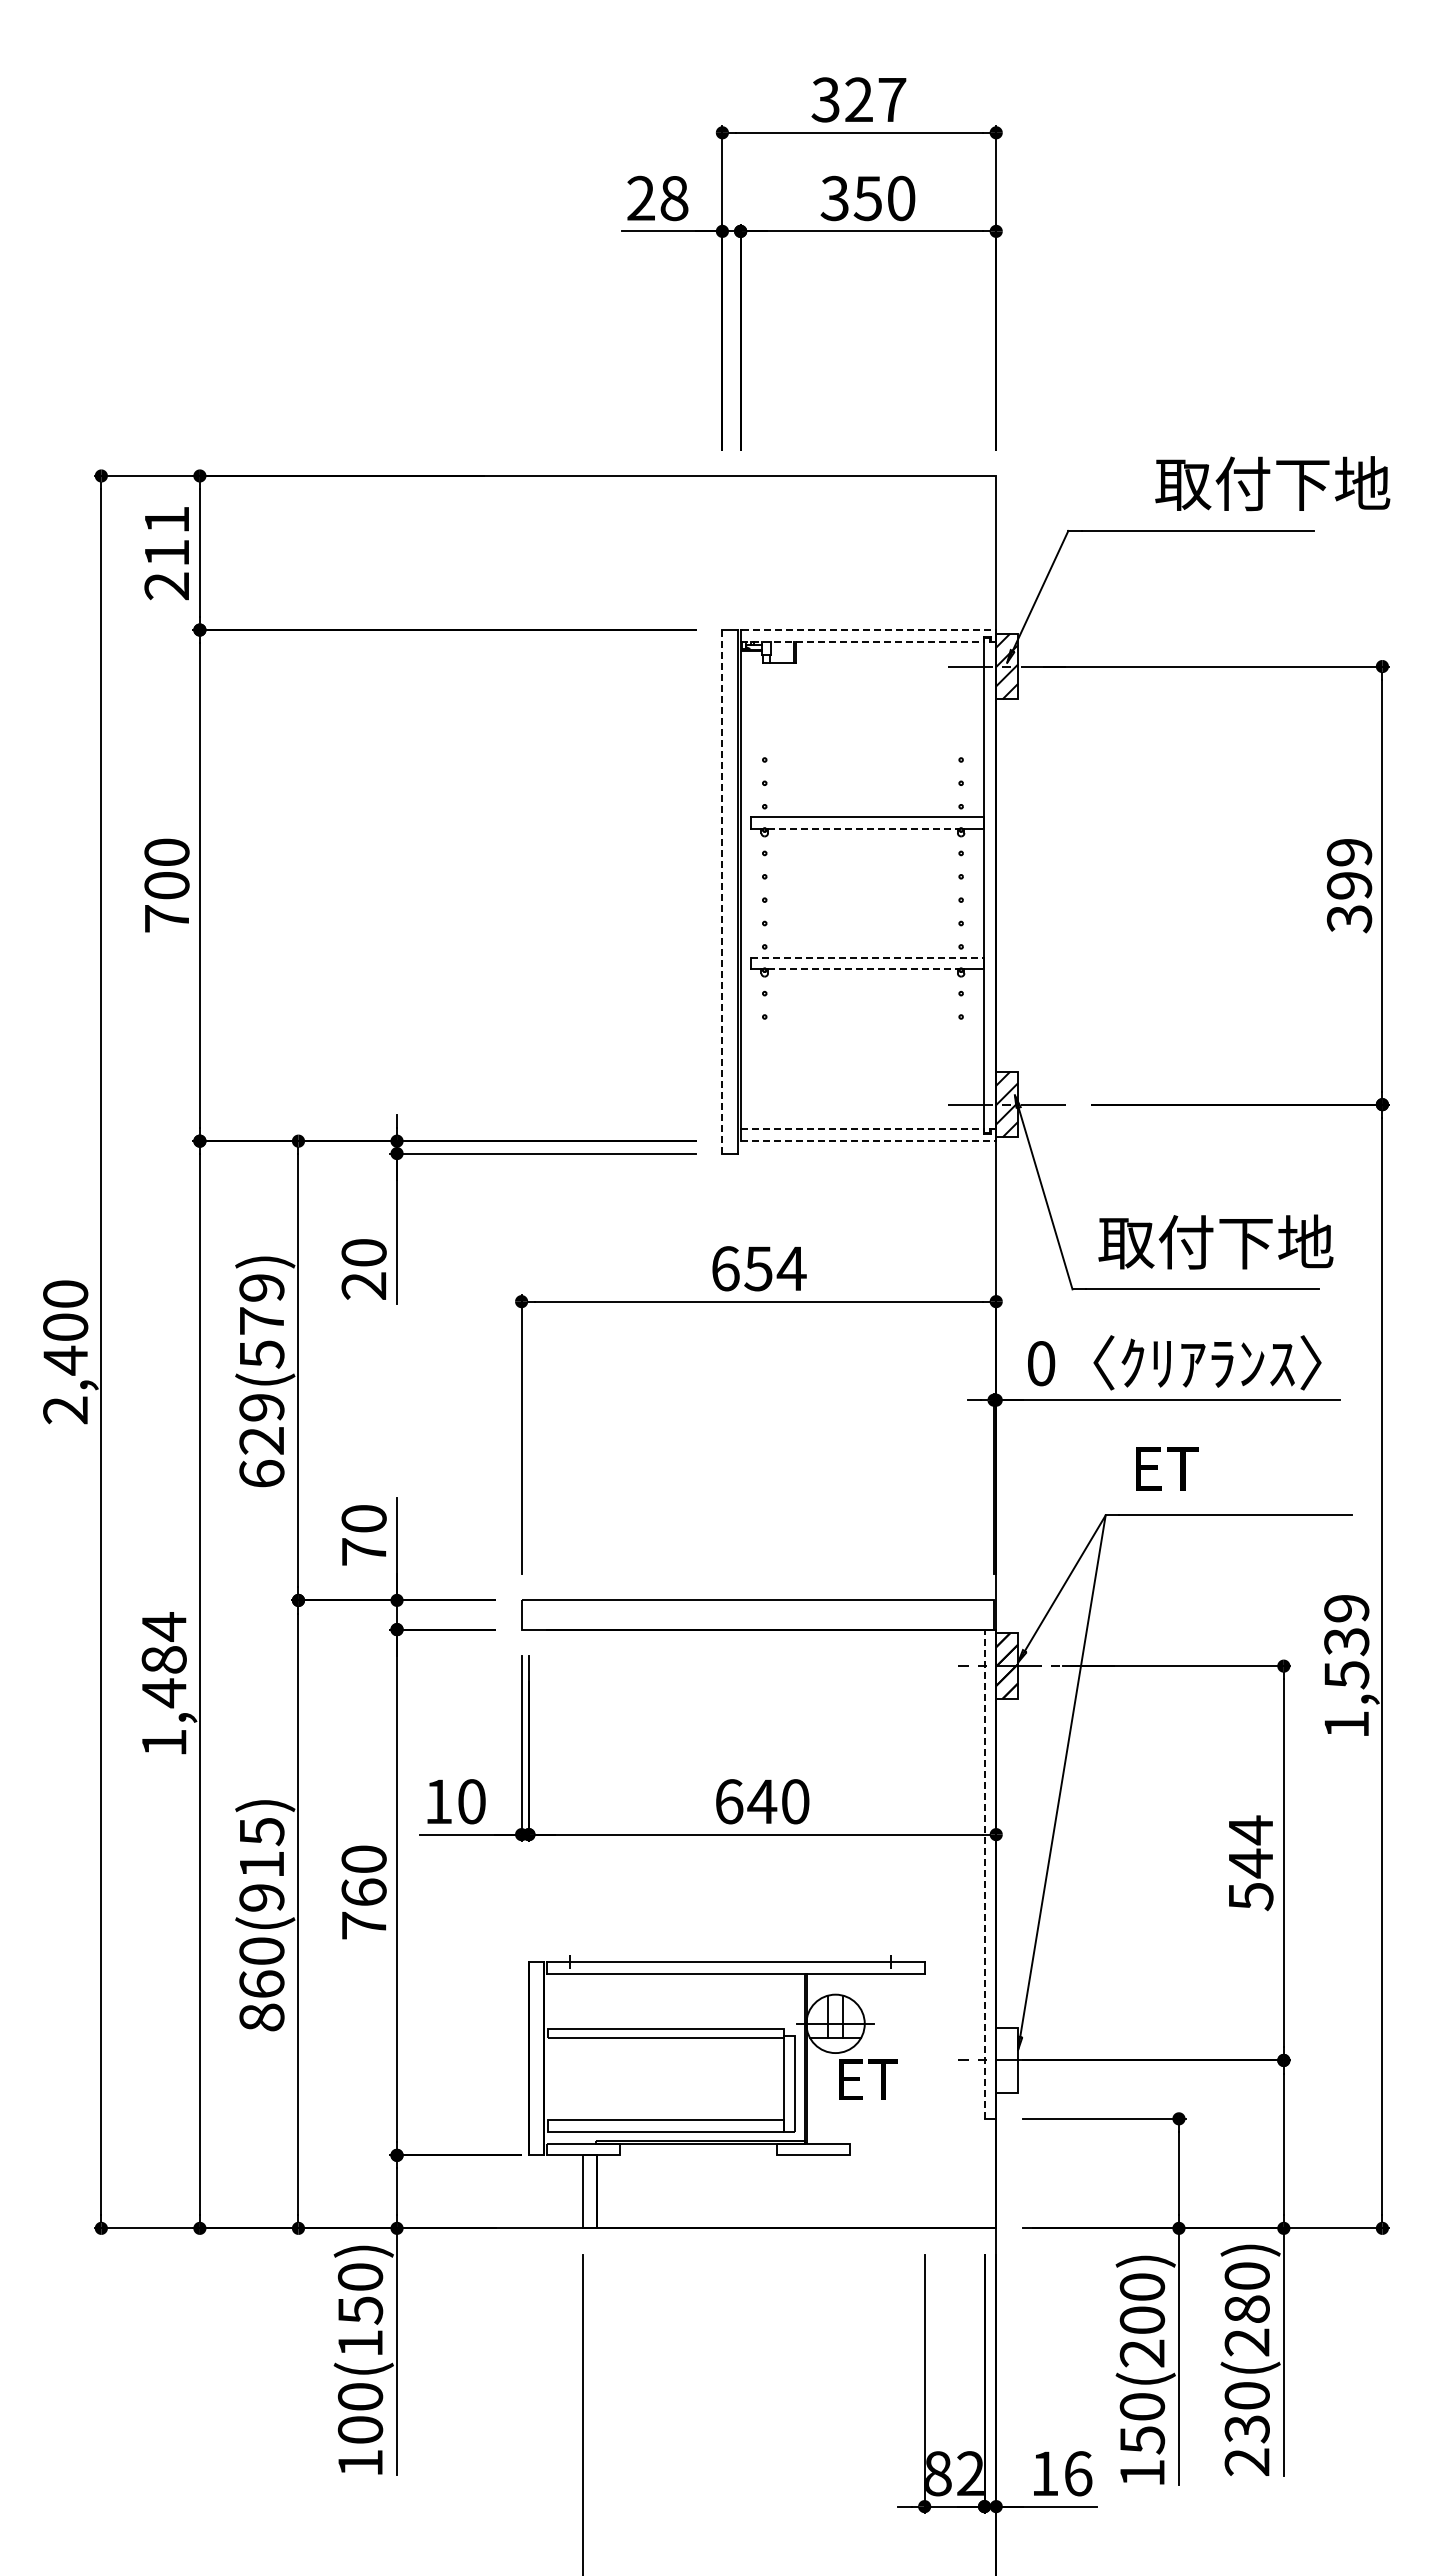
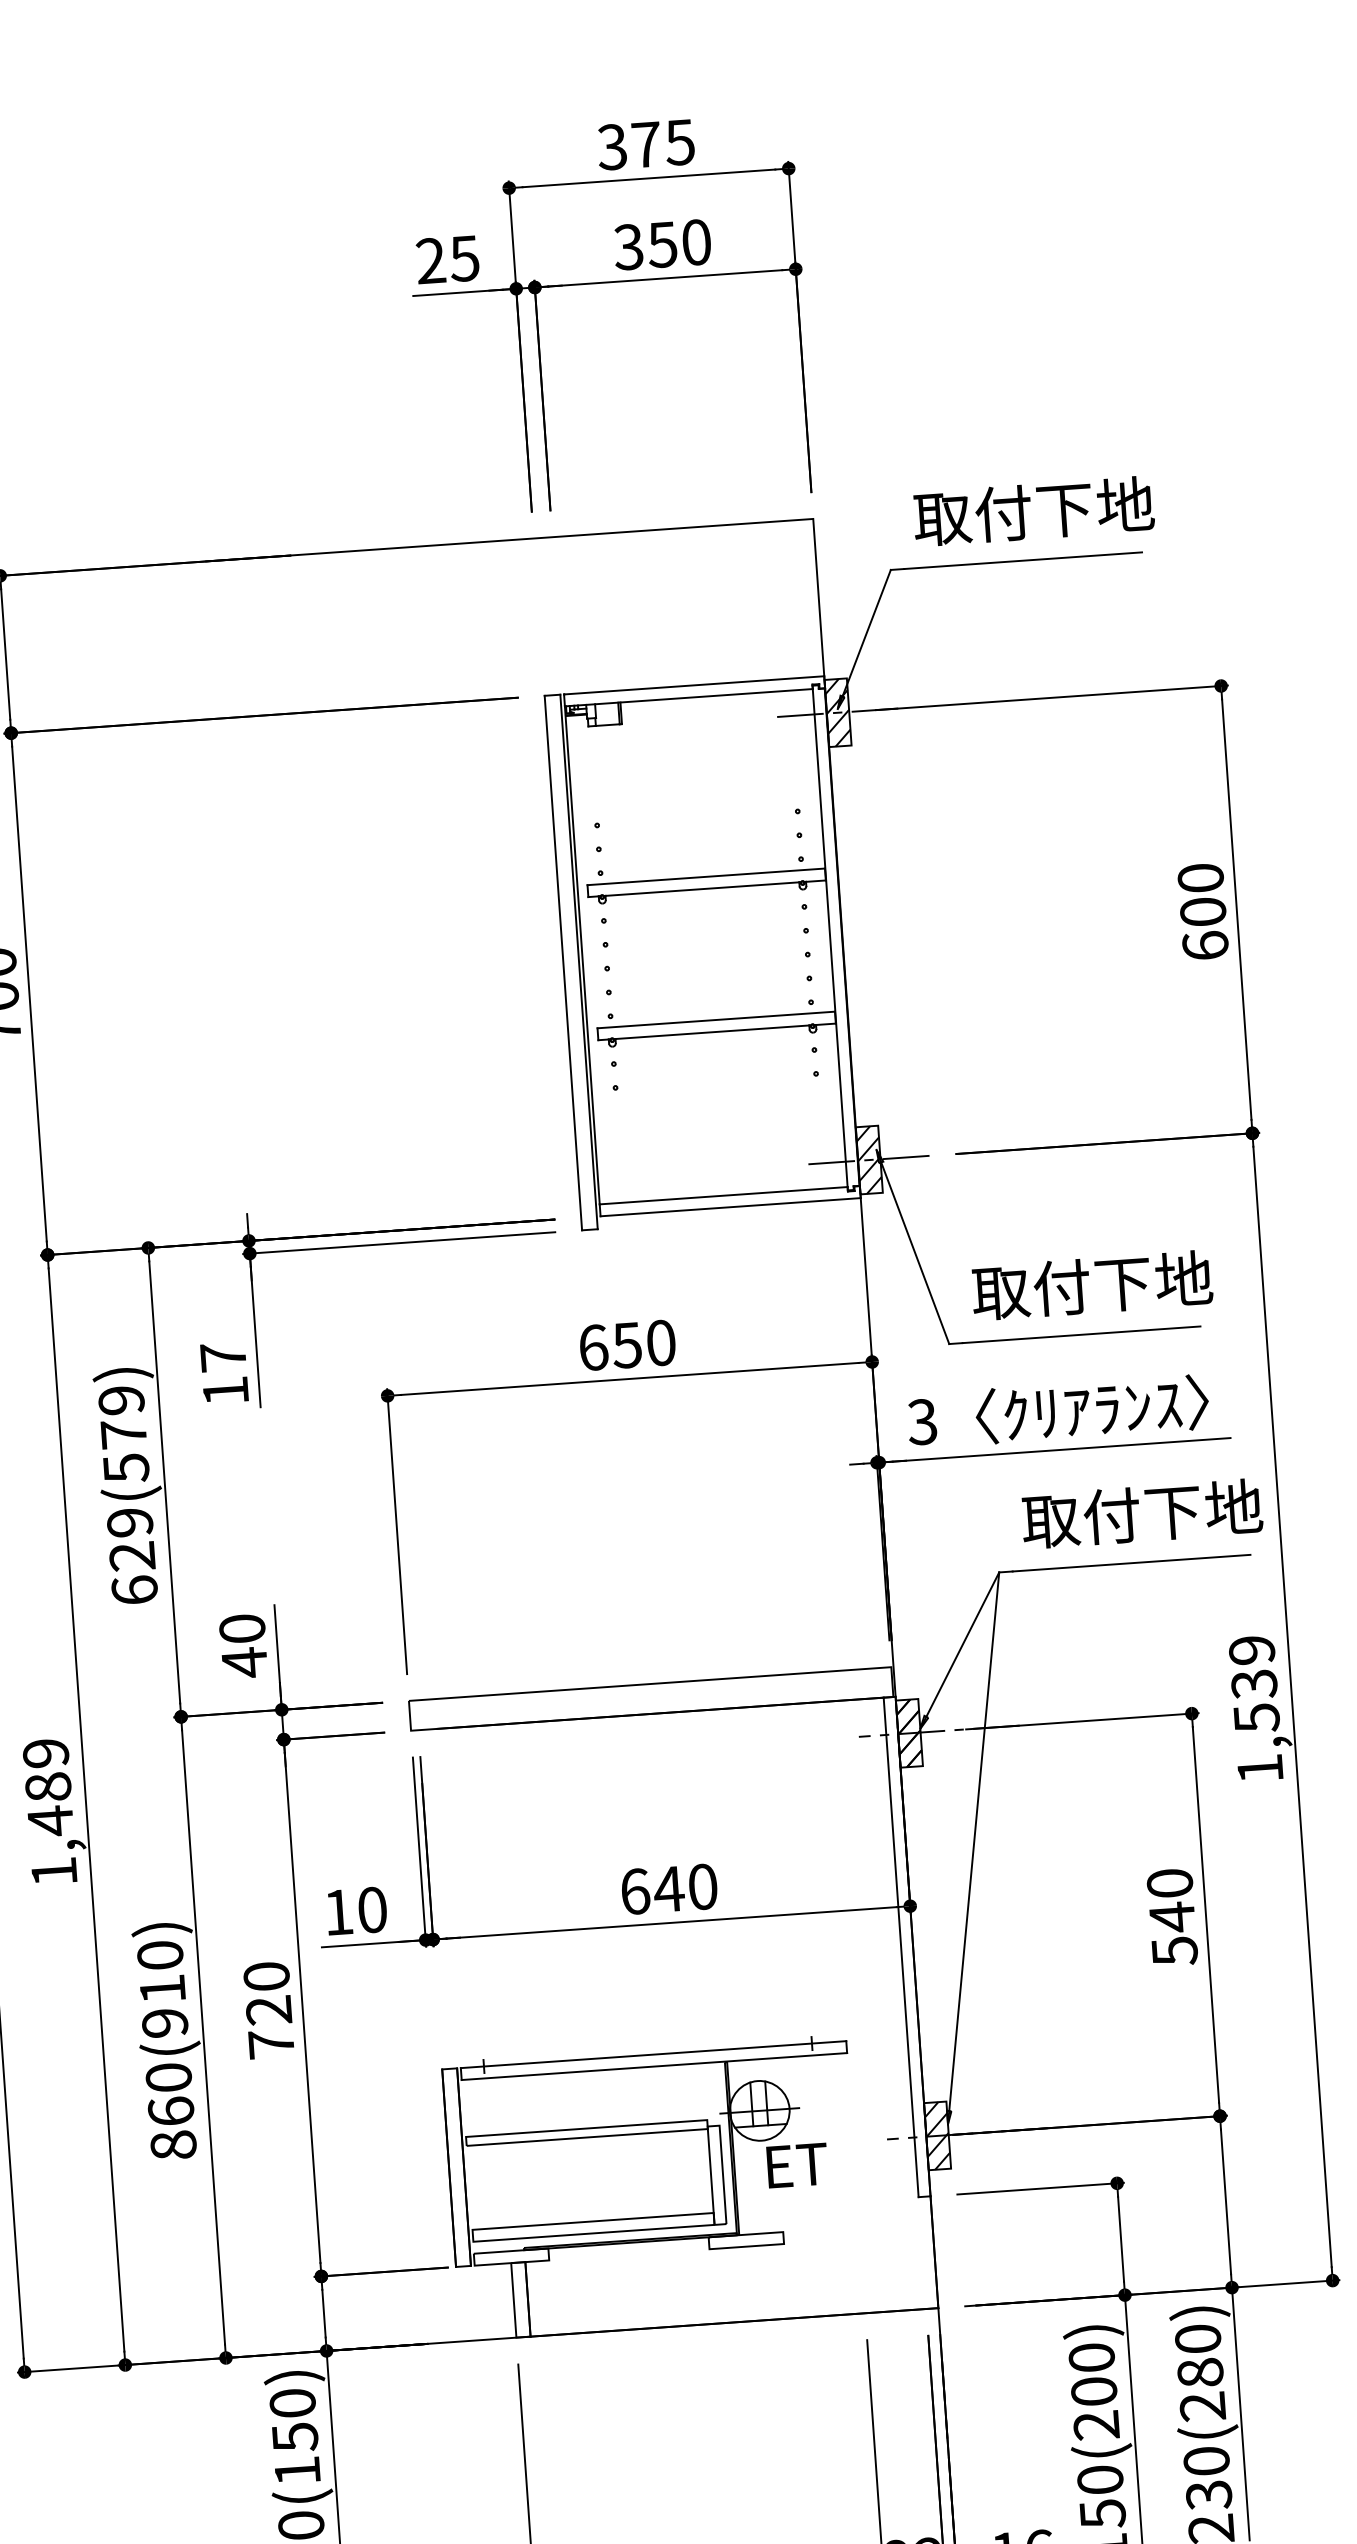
text: (875, 99) -> (663, 143), 327 -> 375
text: (673, 198) -> (463, 258), 28 -> 25
text: (1272, 483) -> (1033, 511), moved
line: (869, 630) -> (694, 685), dashed -> solid
line: (863, 641) -> (689, 697), dashed -> solid
line: (862, 829) -> (701, 889), dashed -> solid
text: (1349, 885) -> (1203, 911), 399 -> 600
line: (722, 891) -> (563, 962), dashed -> solid
line: (868, 957) -> (717, 1019), dashed -> solid
line: (862, 969) -> (711, 1032), dashed -> solid
line: (863, 1129) -> (724, 1195), dashed -> solid
line: (869, 1141) -> (731, 1207), dashed -> solid
text: (791, 1268) -> (660, 1342), 654 -> 650
text: (363, 1269) -> (223, 1374), 20 -> 17
text: (1040, 1363) -> (921, 1421), 0 -> 3
text: (1248, 1467) -> (1141, 1513), ET -> 取付下地
text: (364, 1552) -> (245, 1663), 70 -> 40
text: (163, 1626) -> (45, 1753), 1,484 -> 1,489
text: (1250, 1830) -> (1169, 1883), 544 -> 540
text: (261, 1831) -> (159, 1955), 860(915) -> 860(910)
line: (984, 1874) -> (901, 1947), dashed -> solid
text: (363, 1892) -> (268, 2010), 760 -> 720
hatch: (1007, 2060) -> (937, 2135), added

